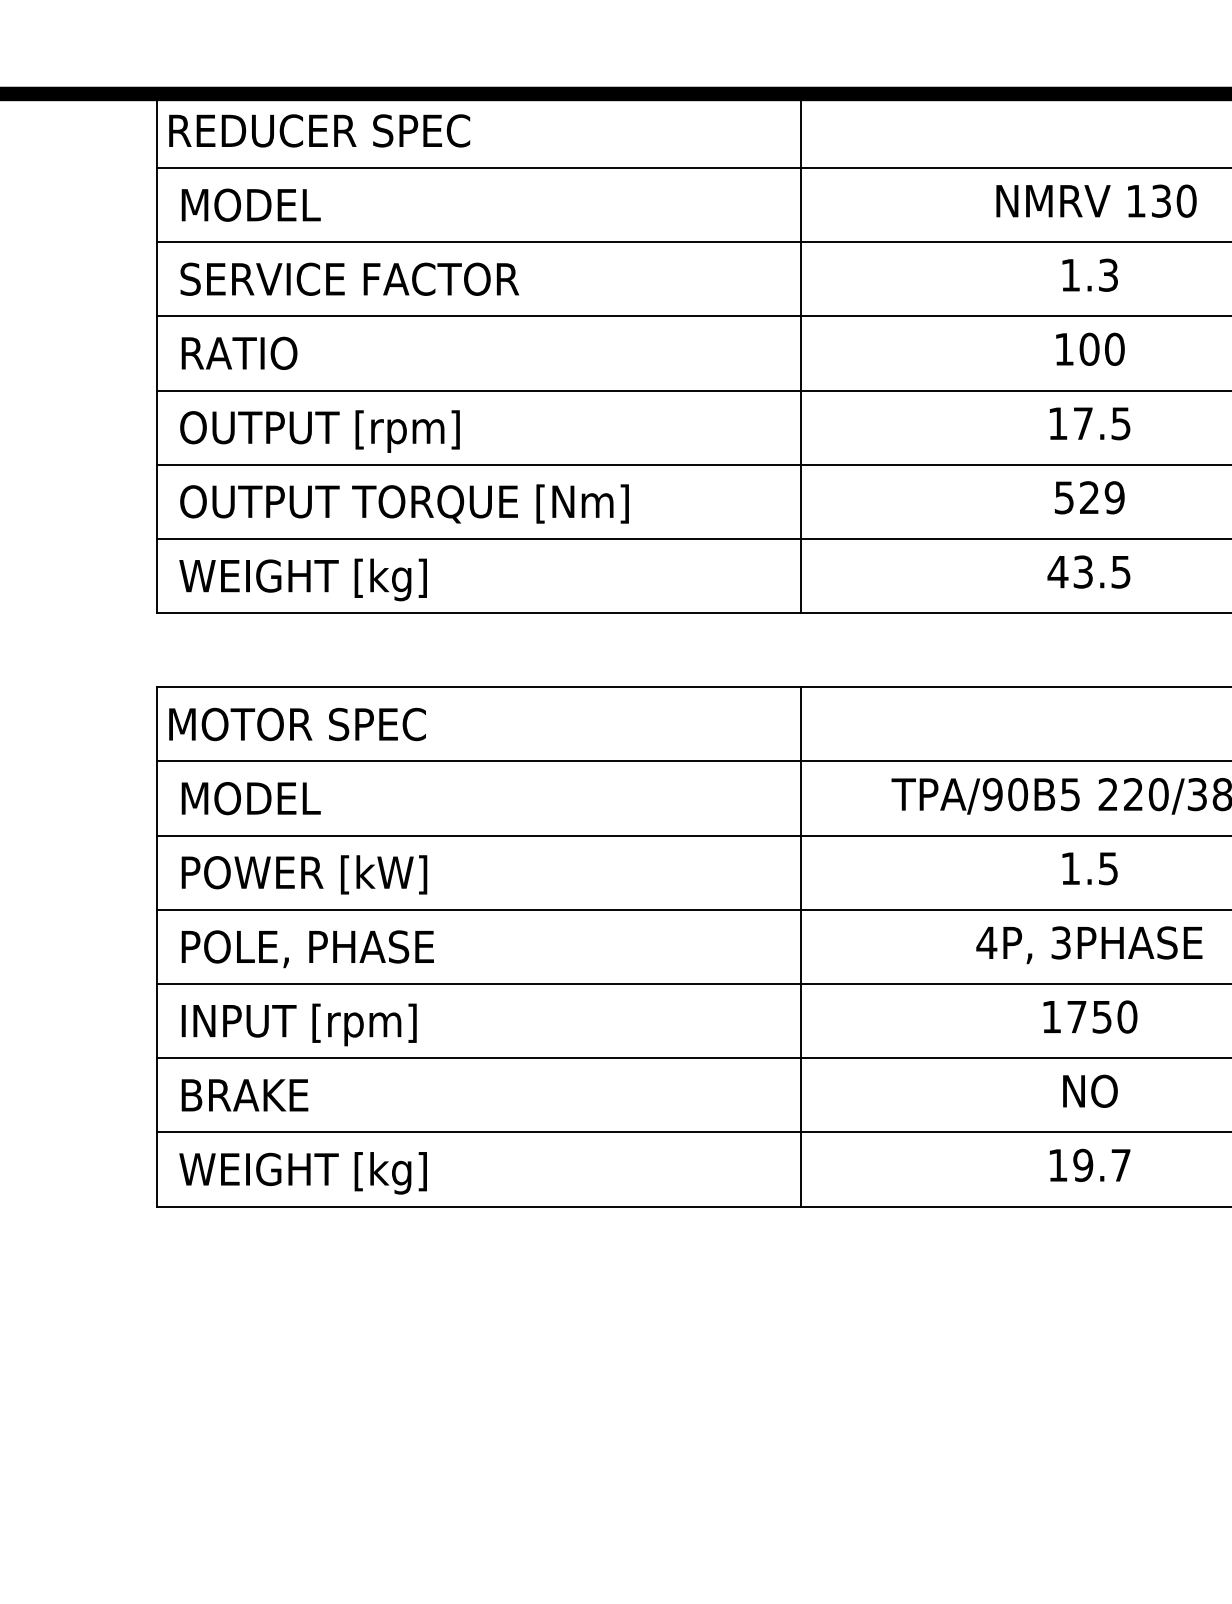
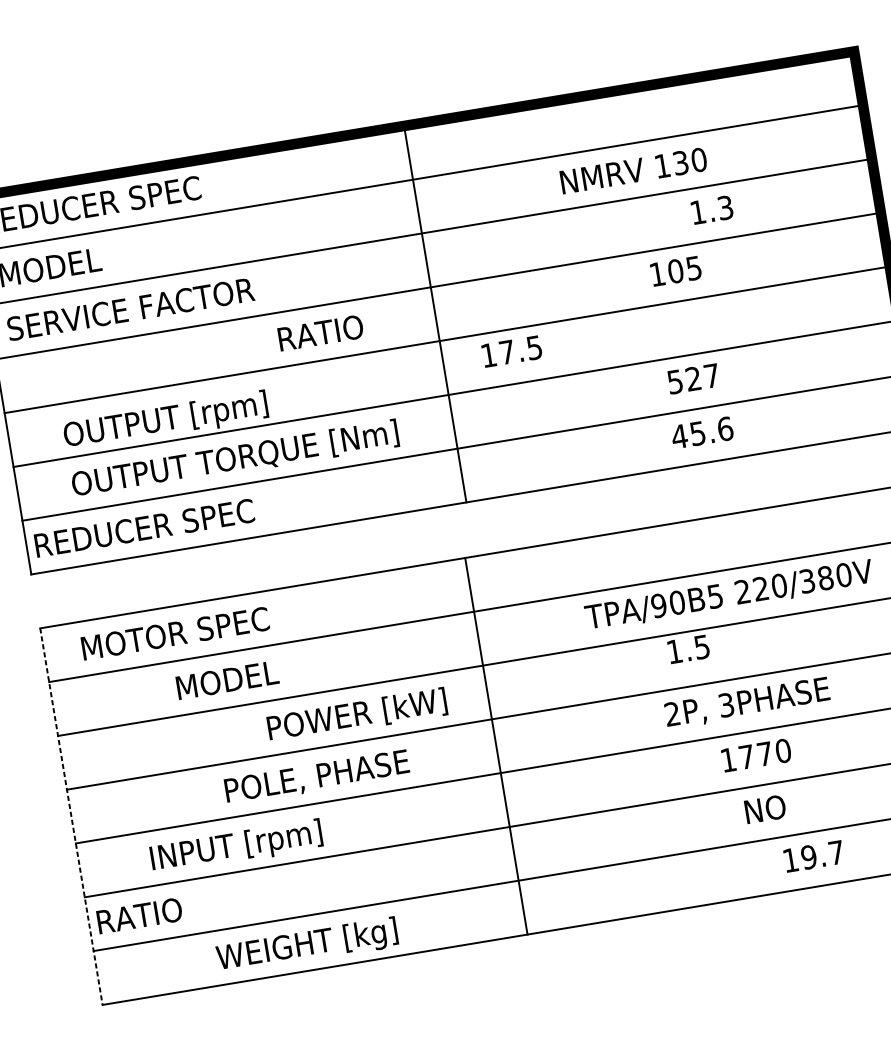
text: (1096, 200) -> (633, 170), moved
text: (1089, 274) -> (711, 209), moved
text: (1114, 348) -> (693, 267), 100 -> 105
text: (239, 352) -> (320, 332), moved
line: (801, 353) -> (435, 314), moved
text: (1090, 423) -> (512, 351), moved
text: (319, 431) -> (165, 421), moved
text: (1114, 497) -> (711, 375), 529 -> 527
text: (404, 503) -> (235, 459), moved
text: (1102, 571) -> (711, 430), 43.5 -> 45.6
text: (319, 579) -> (144, 530), WEIGHT [kg] -> REDUCER SPEC
text: (297, 724) -> (175, 633), moved
text: (250, 798) -> (227, 680), moved
text: (1089, 868) -> (688, 649), moved
text: (304, 874) -> (357, 715), moved
text: (986, 942) -> (672, 713), 4P, -> 2P,
line: (157, 946) -> (71, 816), solid -> dashed
line: (801, 946) -> (496, 745), moved
text: (307, 949) -> (316, 777), moved
text: (1101, 1017) -> (764, 754), 1750 -> 1770
text: (298, 1024) -> (236, 847), moved
text: (238, 1094) -> (148, 913), BRAKE -> RATIO
text: (1090, 1164) -> (814, 855), moved
text: (302, 1173) -> (306, 946), moved

